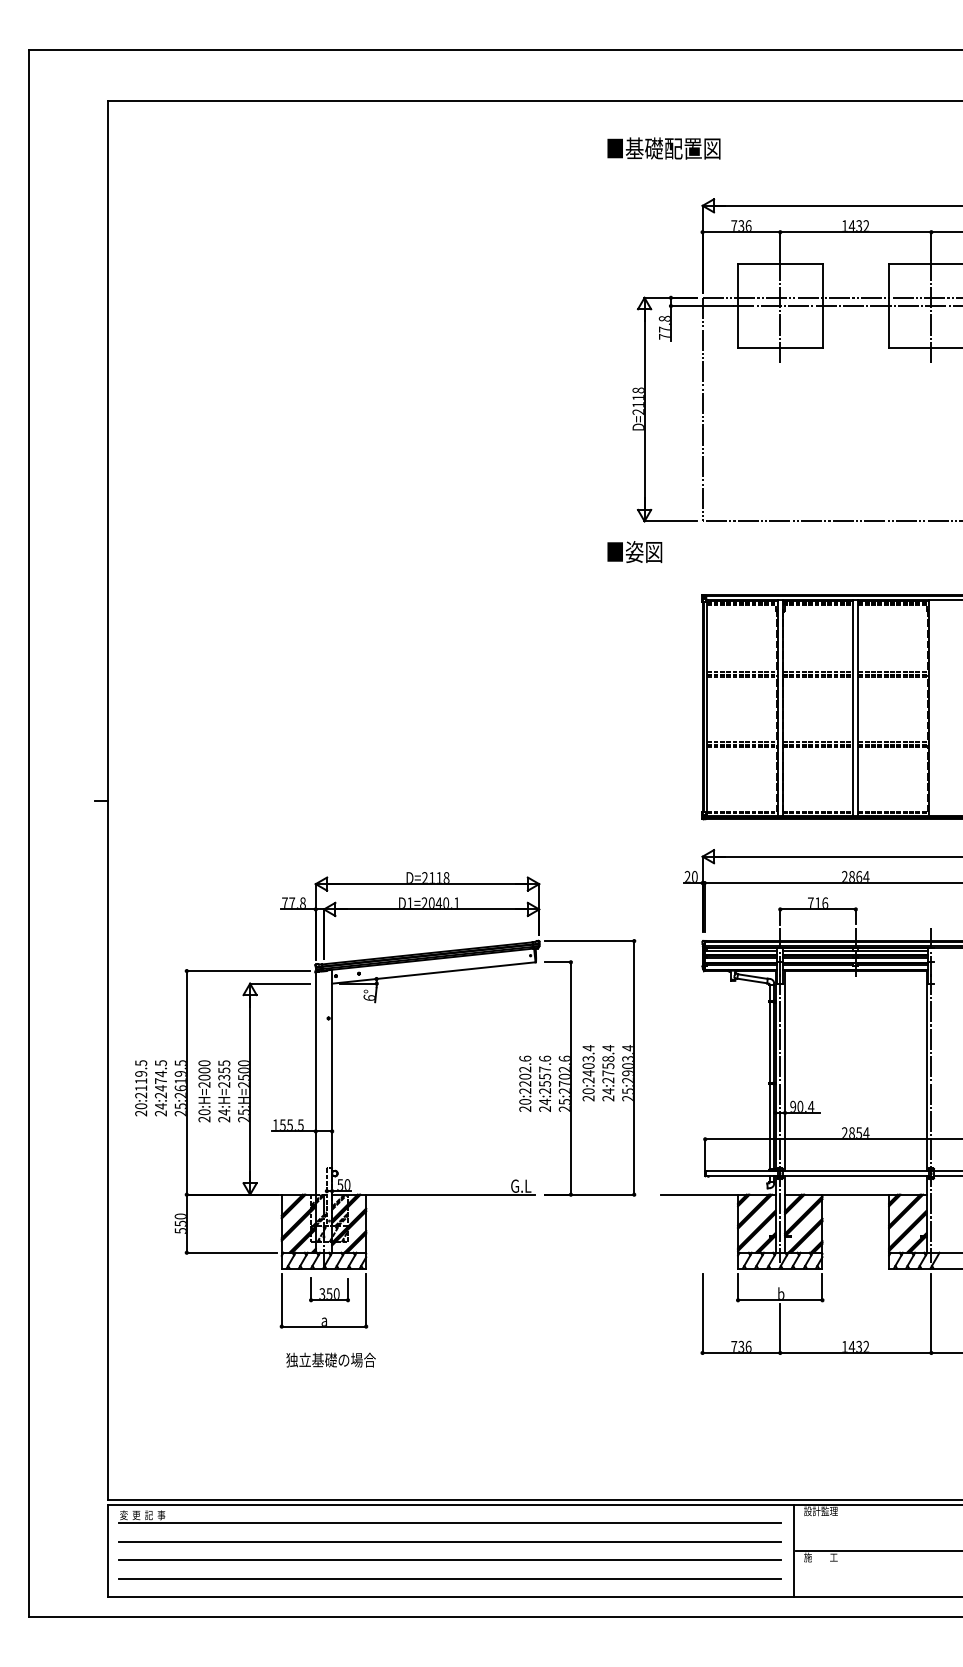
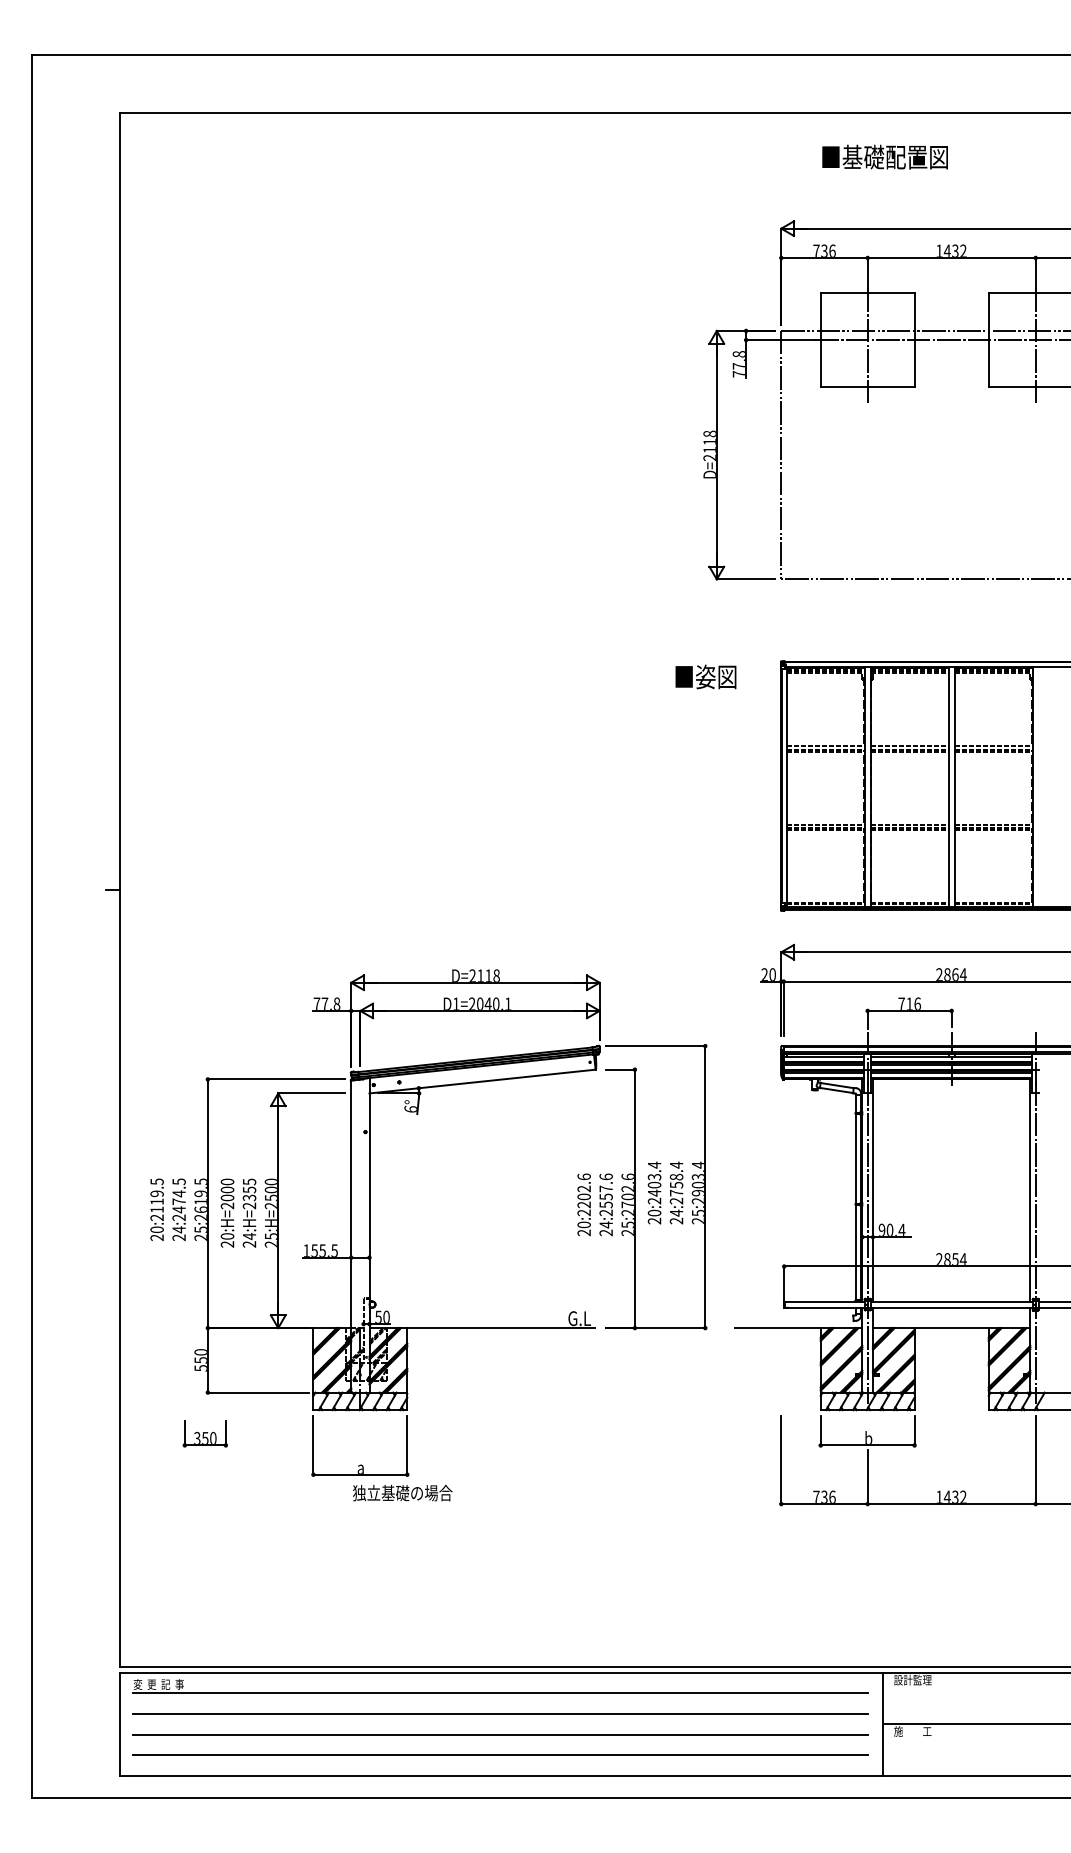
text: (663, 148) -> (884, 157), moved
text: (634, 551) -> (705, 676), moved
part: (329, 1289) -> (205, 1433), moved
text: (330, 1359) -> (402, 1492), moved

